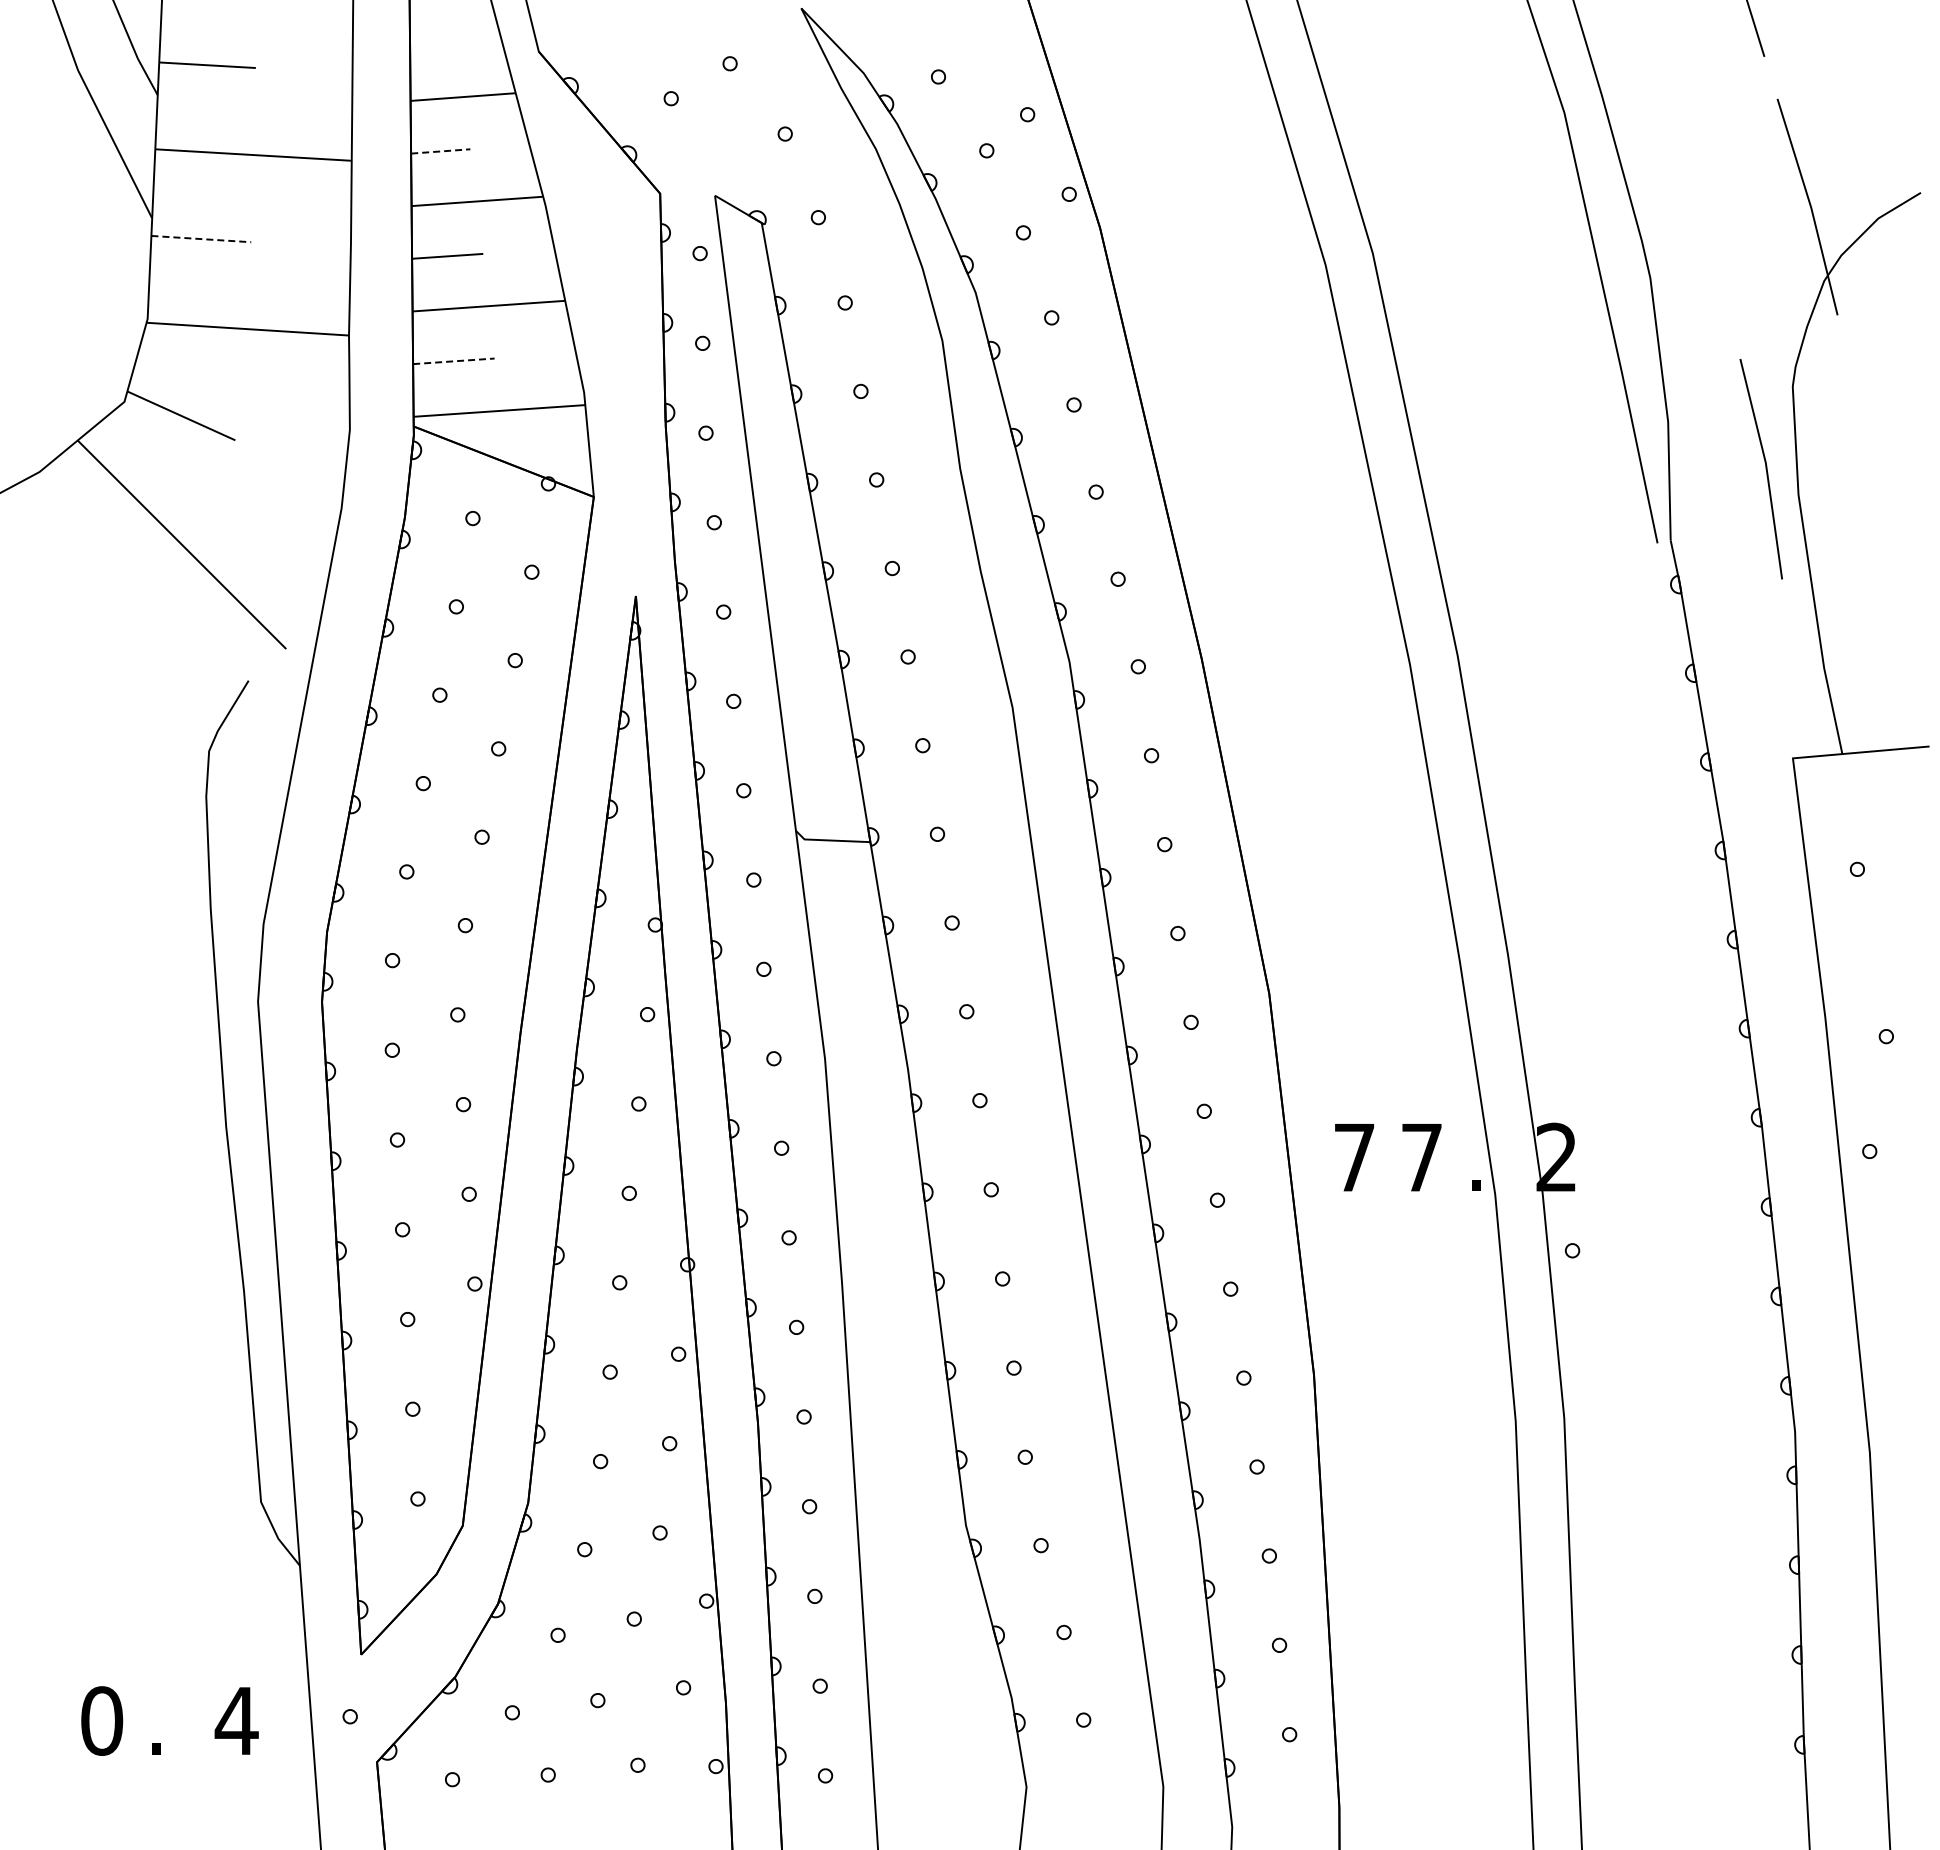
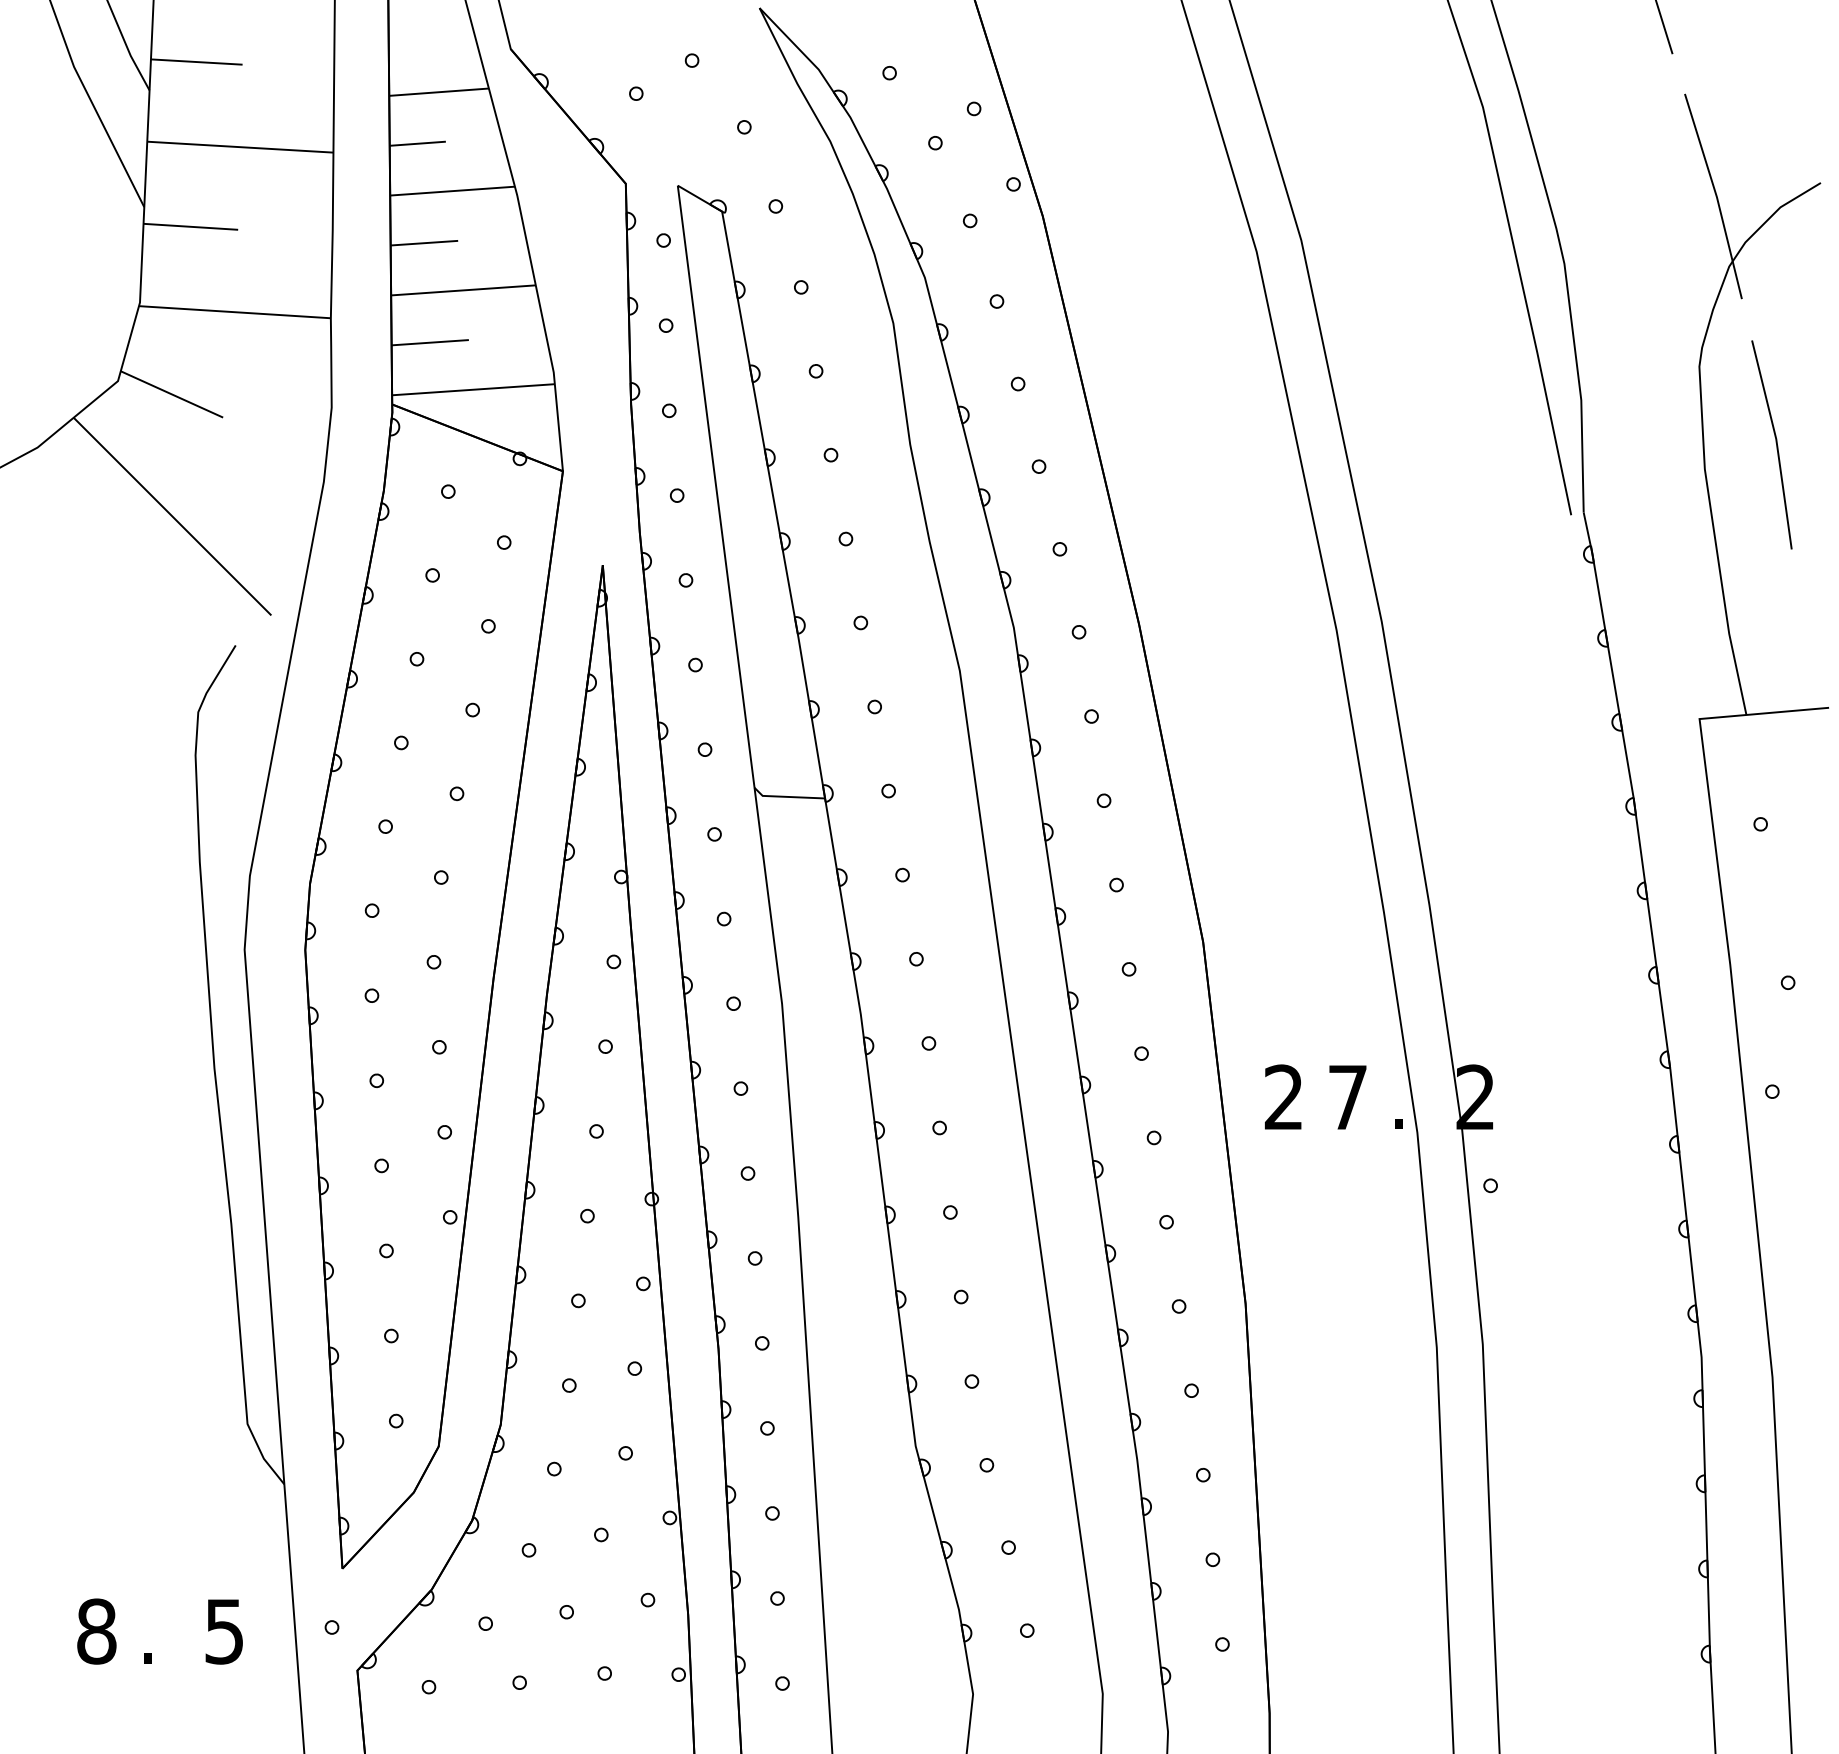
line: (440, 151) -> (417, 143), dashed -> solid
line: (201, 239) -> (191, 227), dashed -> solid
line: (453, 361) -> (429, 342), dashed -> solid
line: (1765, 469) -> (1775, 445), moved
text: (1354, 1156) -> (1283, 1096), 7 -> 2
text: (102, 1720) -> (97, 1631), 0 -> 8
text: (236, 1721) -> (224, 1632), 4 -> 5

